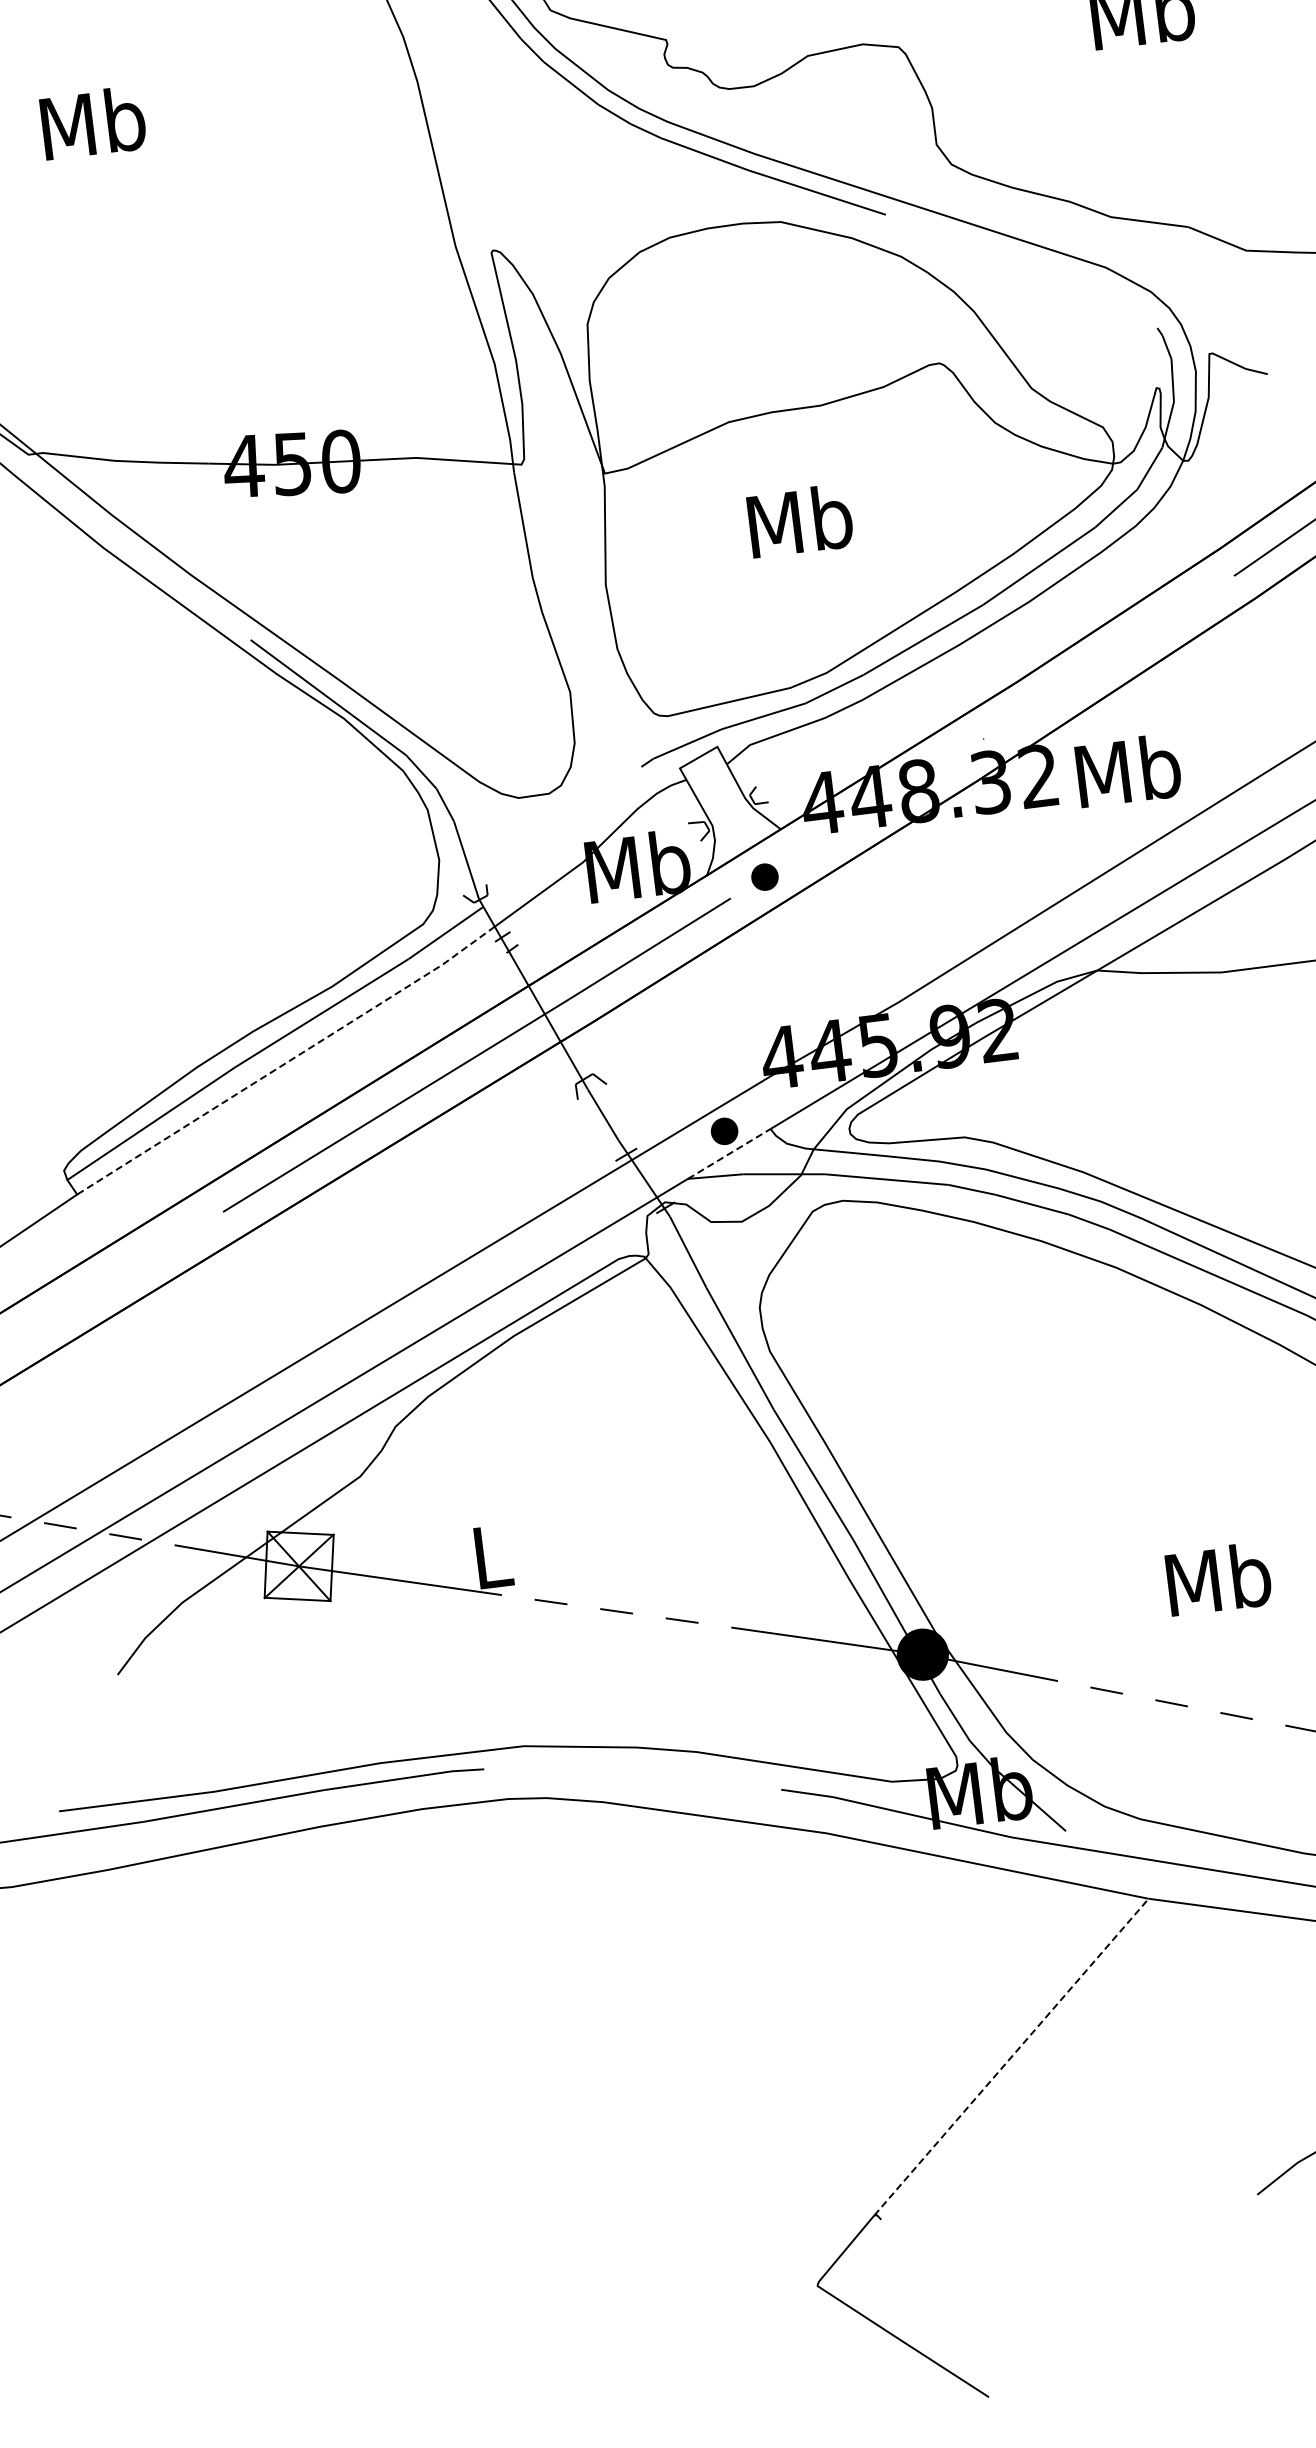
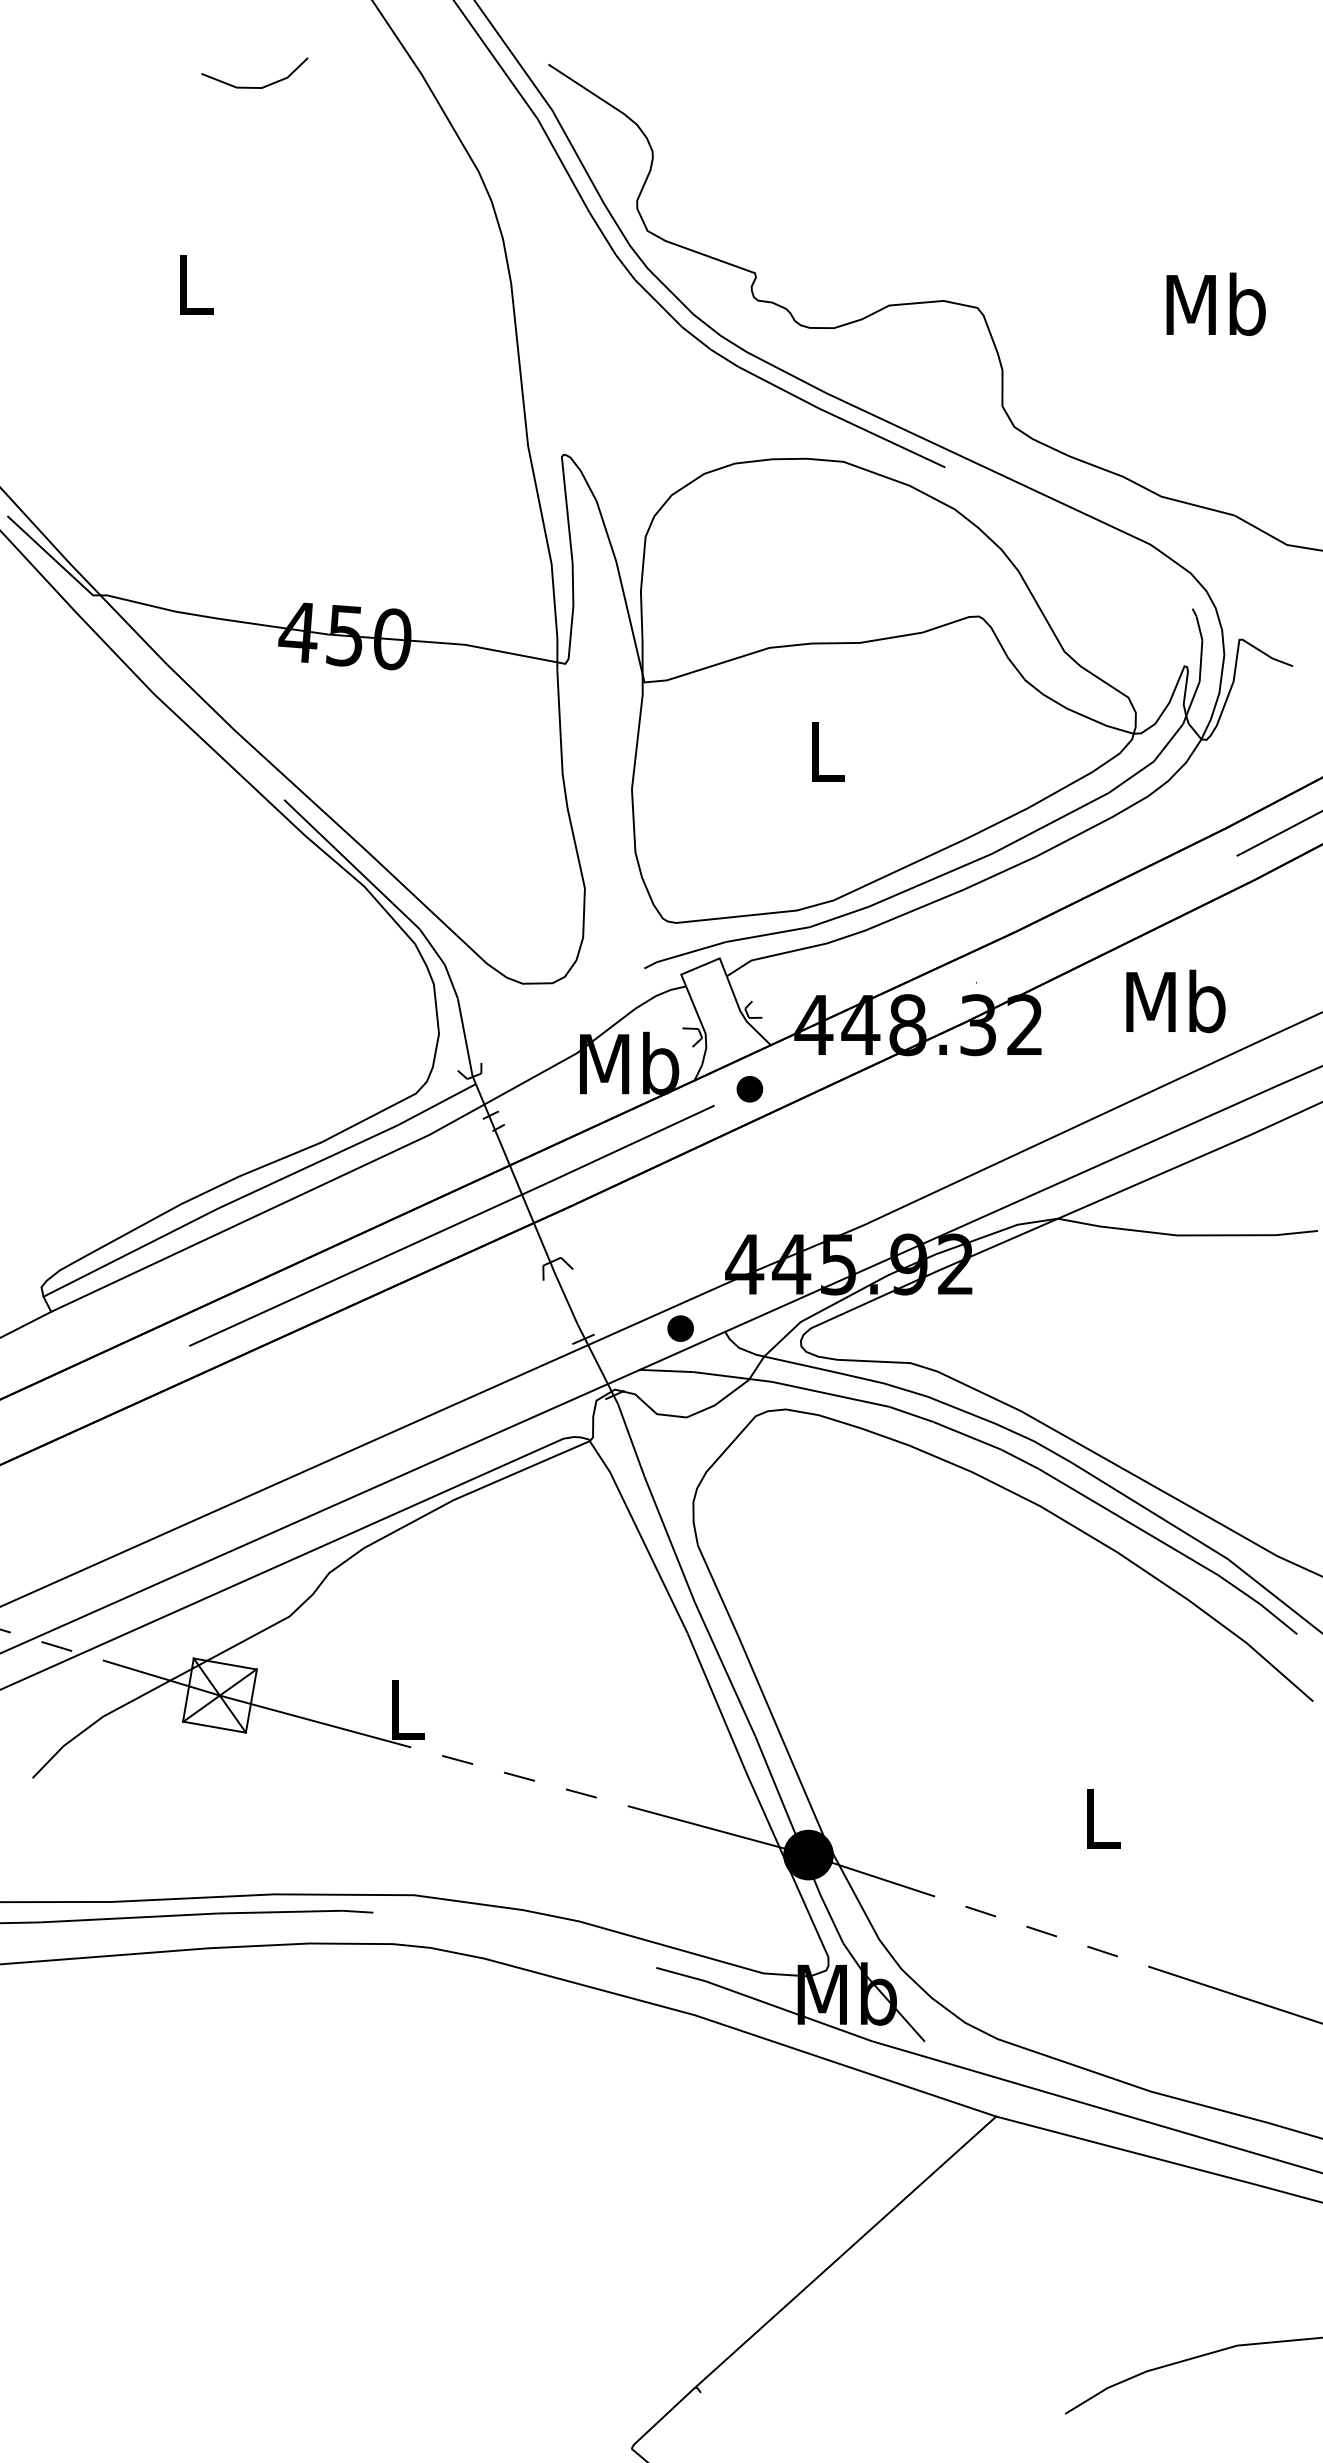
text: (92, 123) -> (194, 284), Mb -> L
text: (800, 521) -> (826, 751), Mb -> L
text: (1128, 770) -> (1175, 1001), moved
line: (287, 1061) -> (269, 1209), dashed -> solid
line: (729, 1153) -> (682, 1350), dashed -> solid
text: (1218, 1578) -> (1101, 1817), Mb -> L
line: (1011, 2057) -> (845, 2252), dashed -> solid

